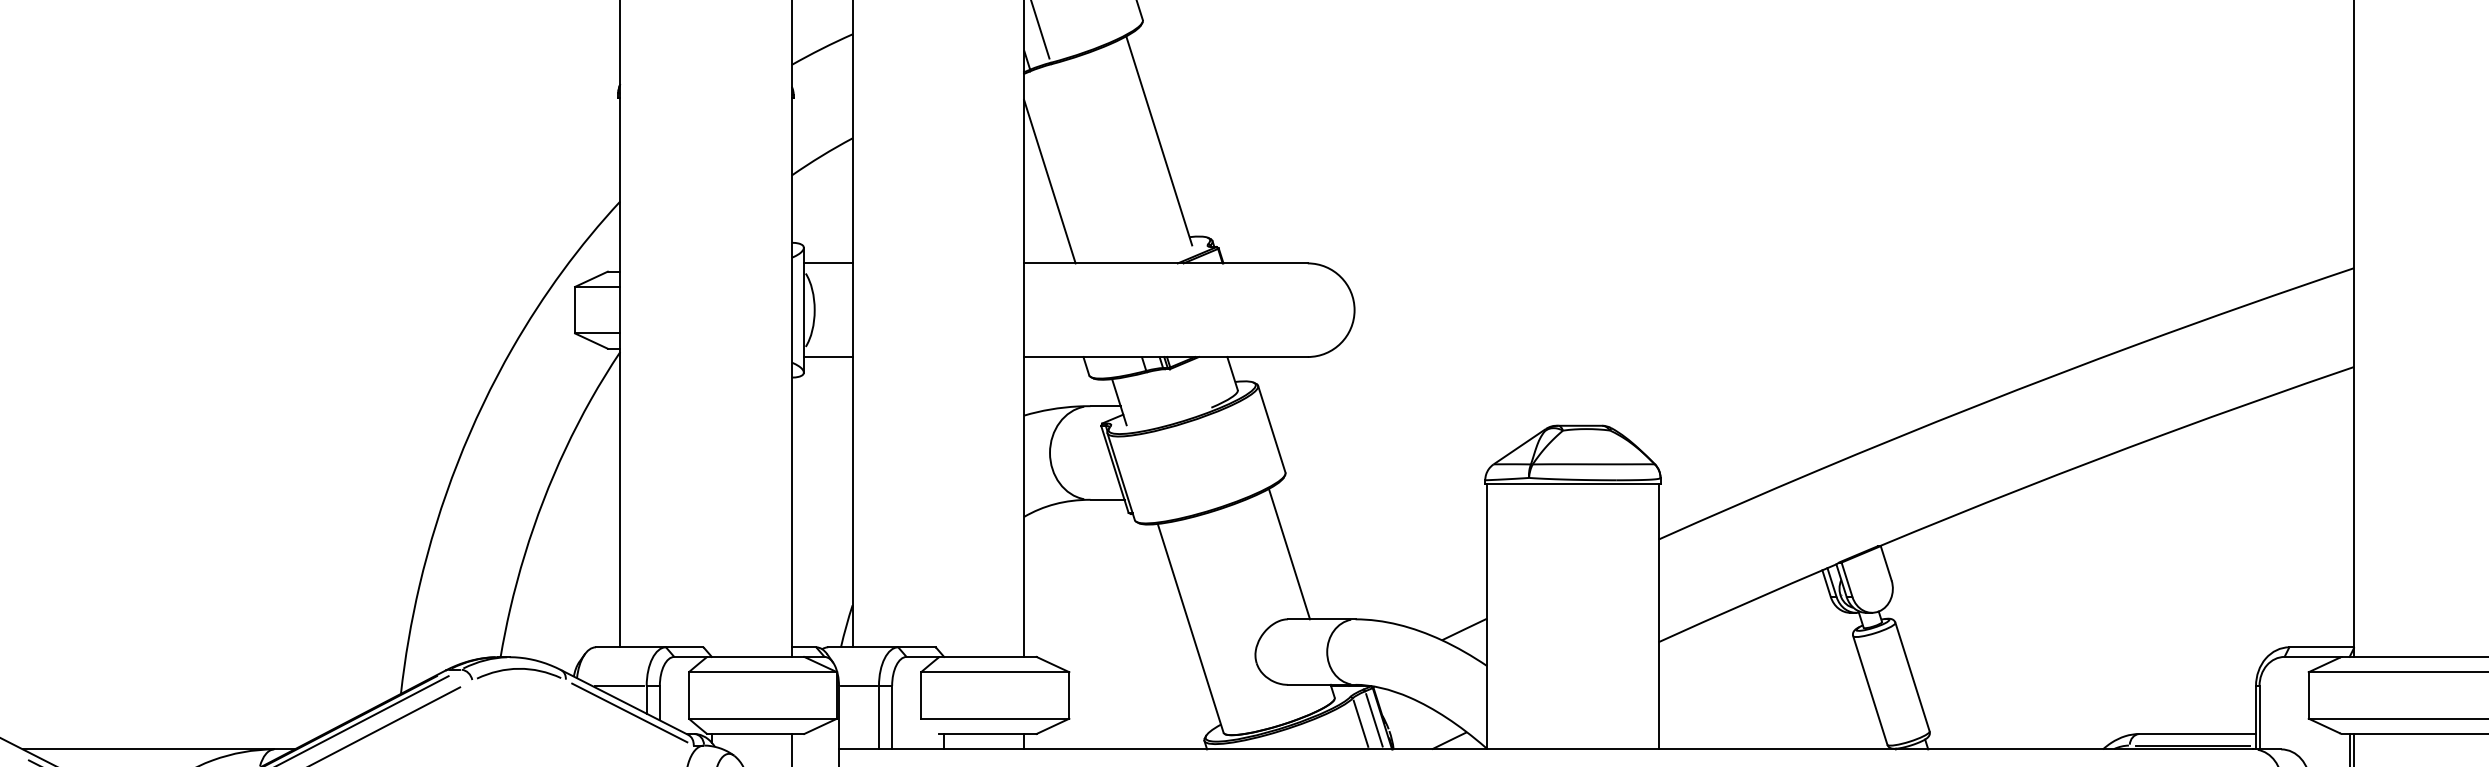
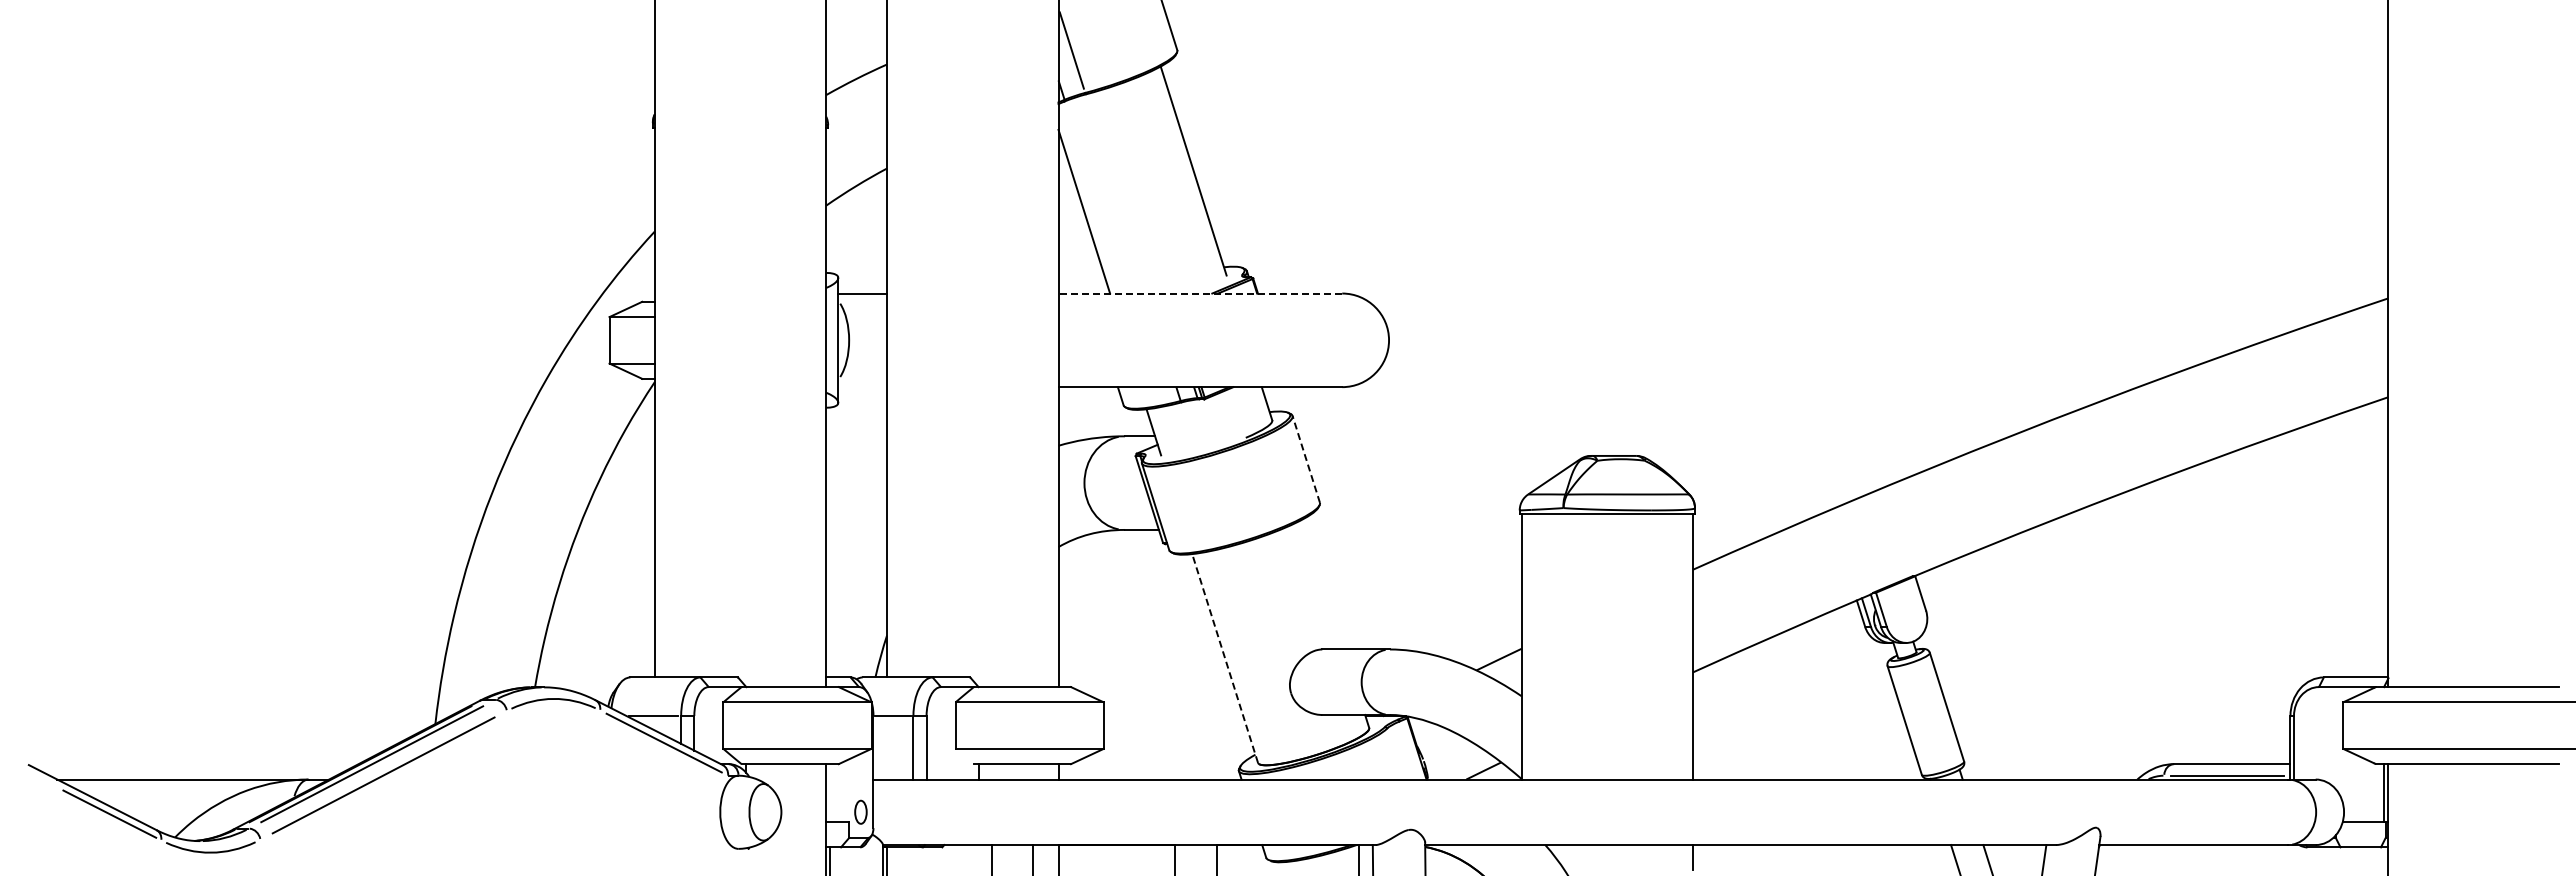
line: (1166, 263) -> (1200, 293), solid -> dashed
line: (828, 357) -> (862, 387), removed
line: (1272, 429) -> (1306, 459), solid -> dashed
line: (1289, 554) -> (1323, 584), removed
line: (1190, 628) -> (1224, 658), solid -> dashed
line: (1374, 720) -> (1408, 750), removed
line: (1361, 723) -> (1395, 753), removed

